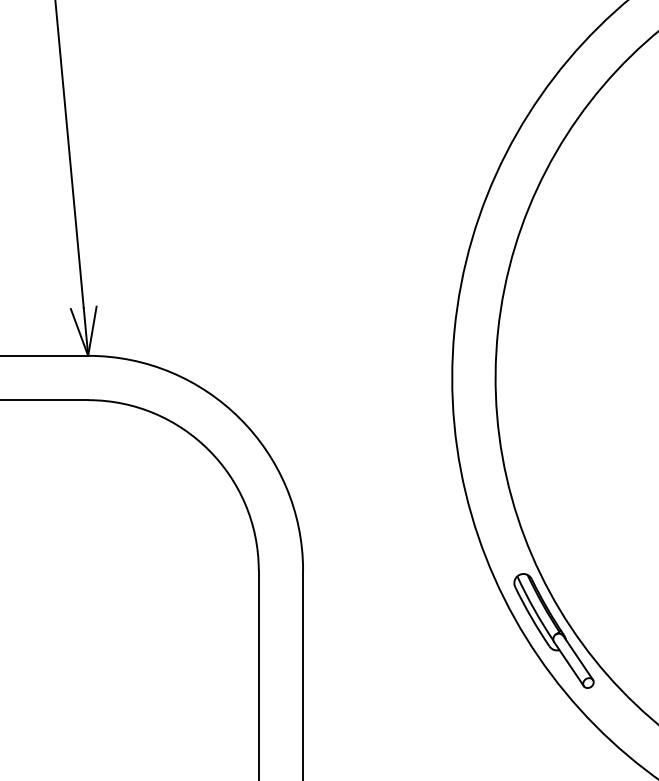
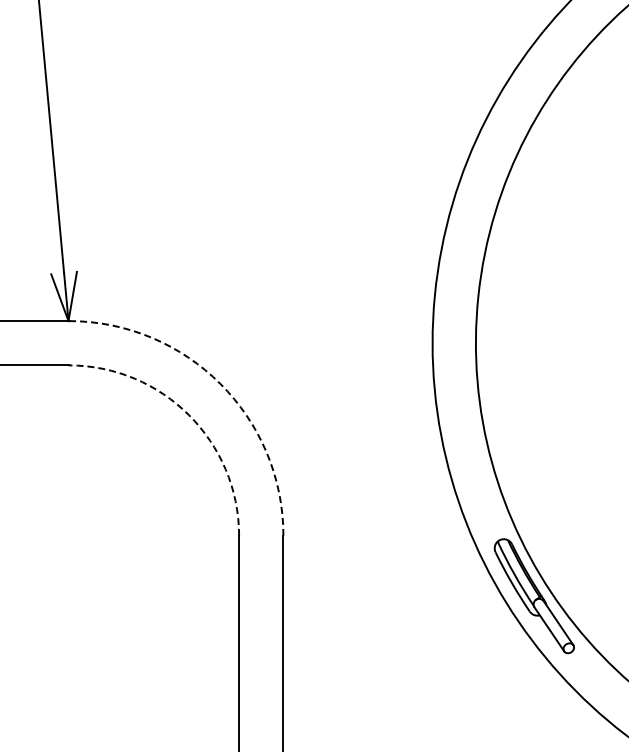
arc: (240, 418) -> (220, 383), solid -> dashed
arc: (208, 450) -> (188, 415), solid -> dashed

